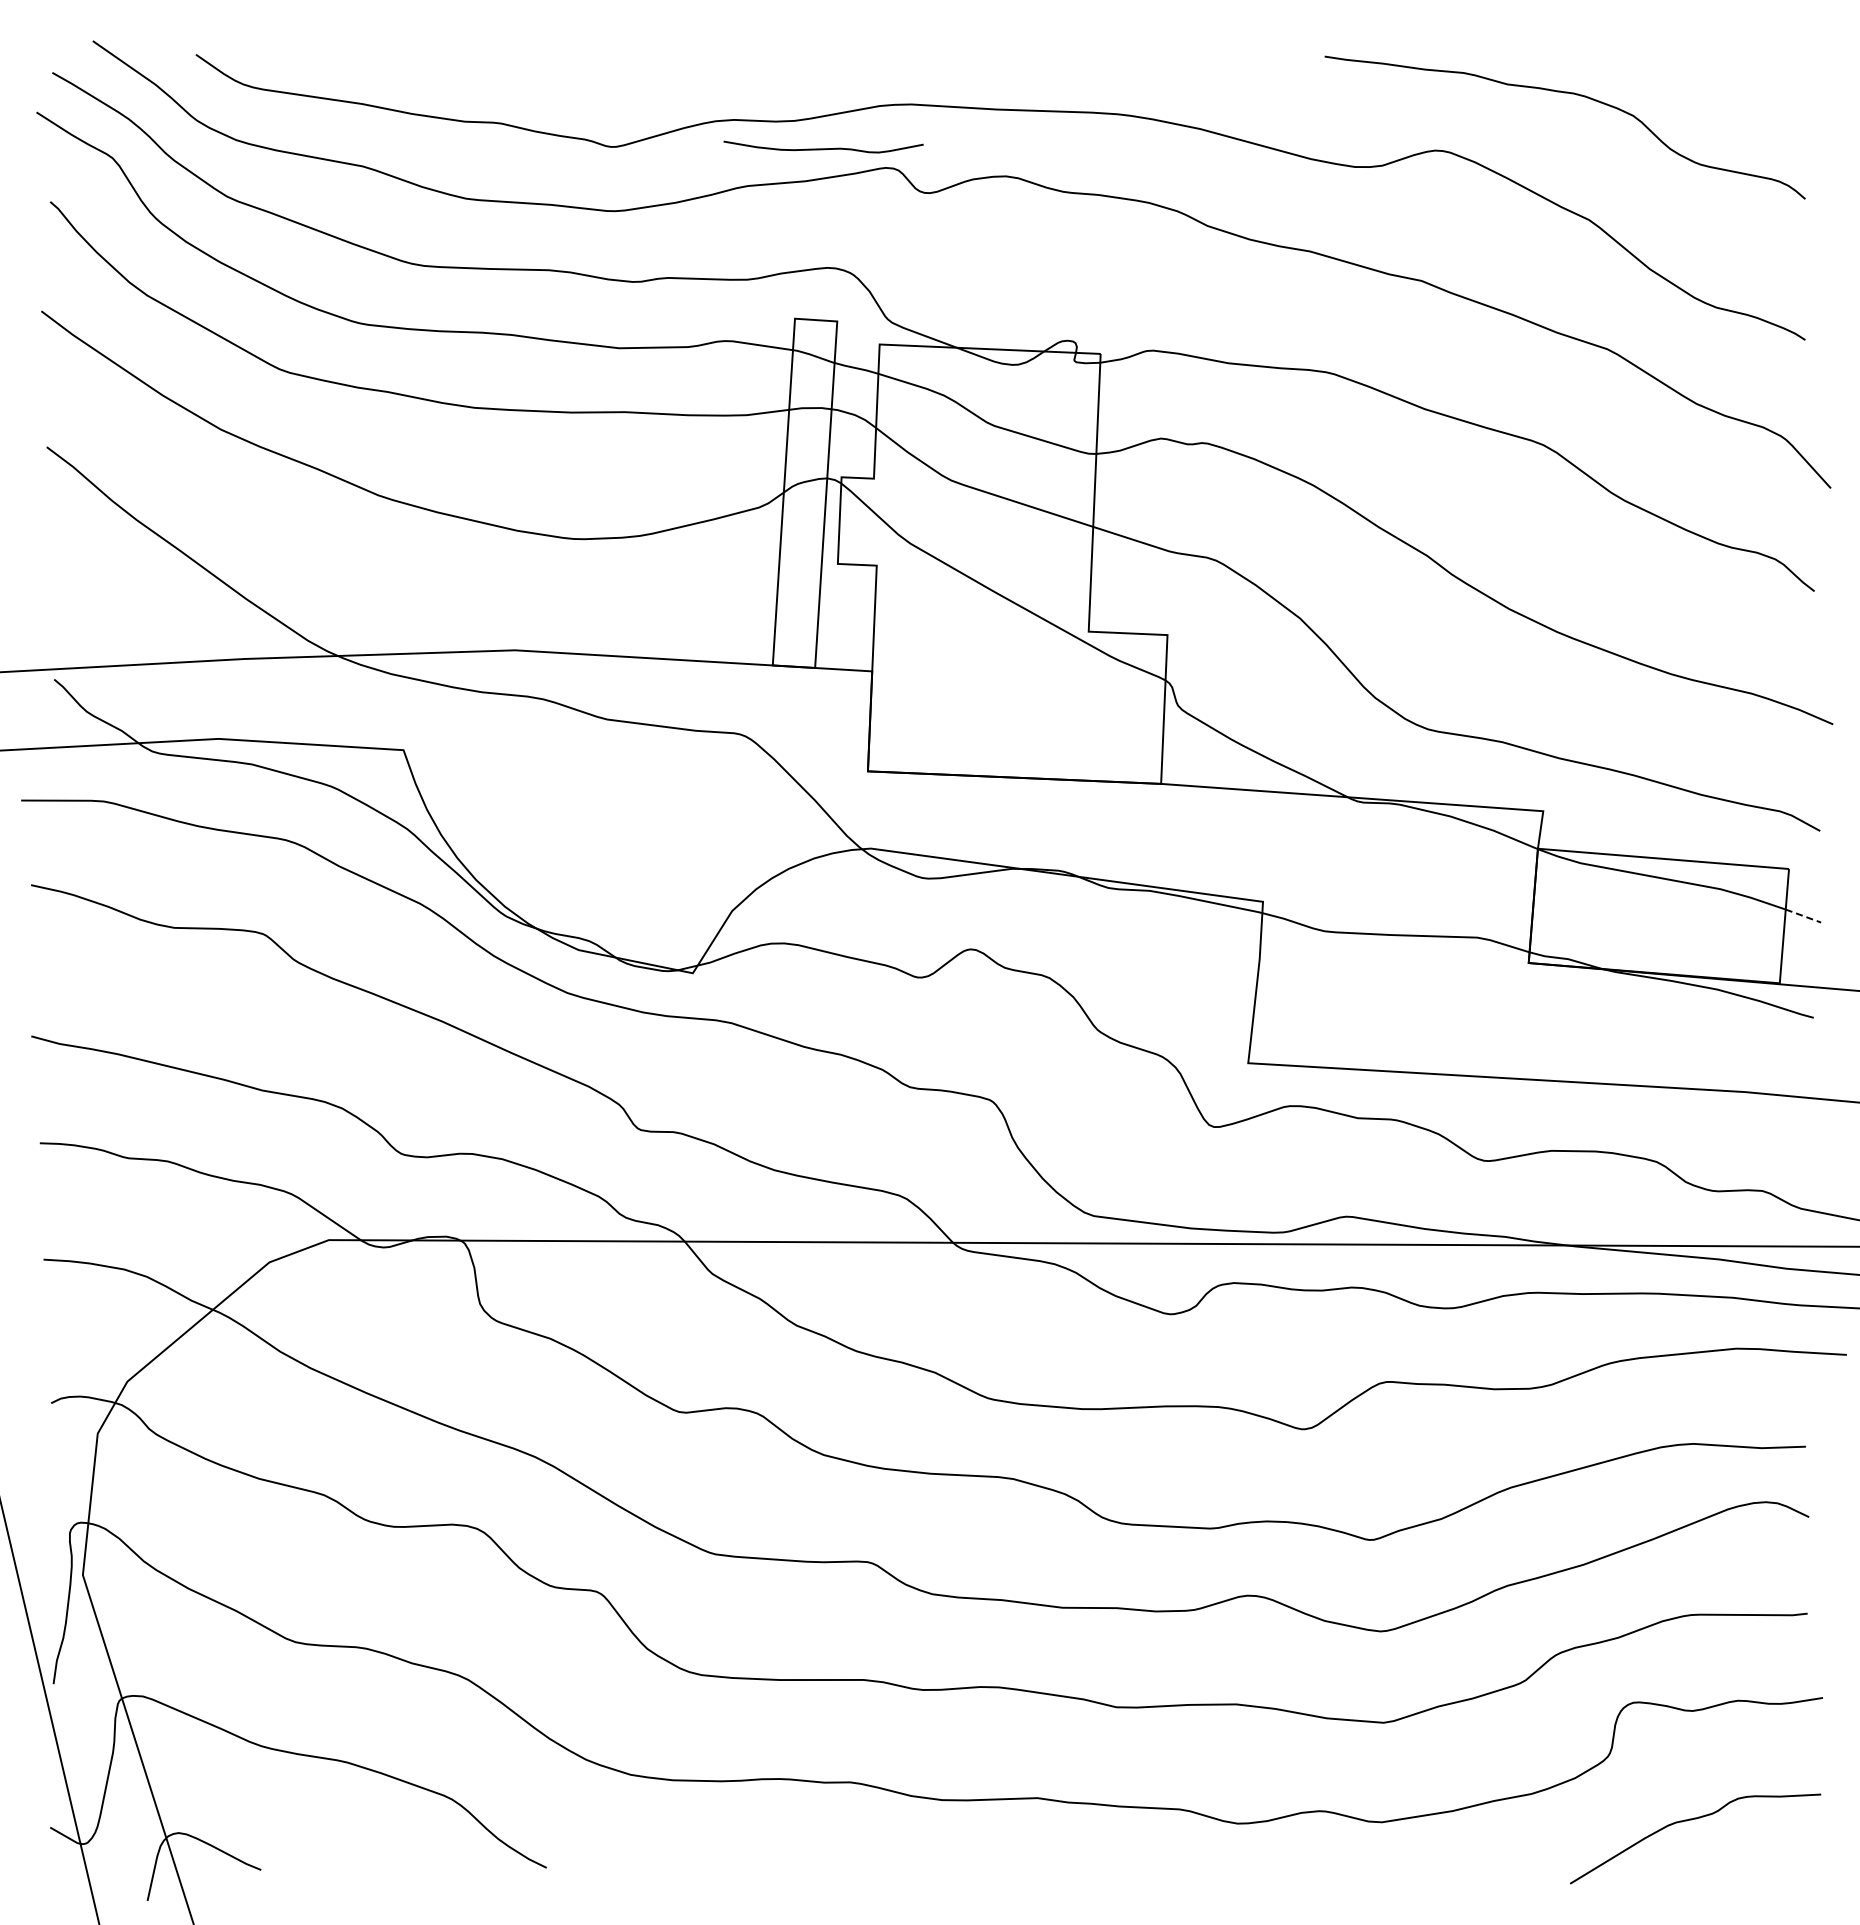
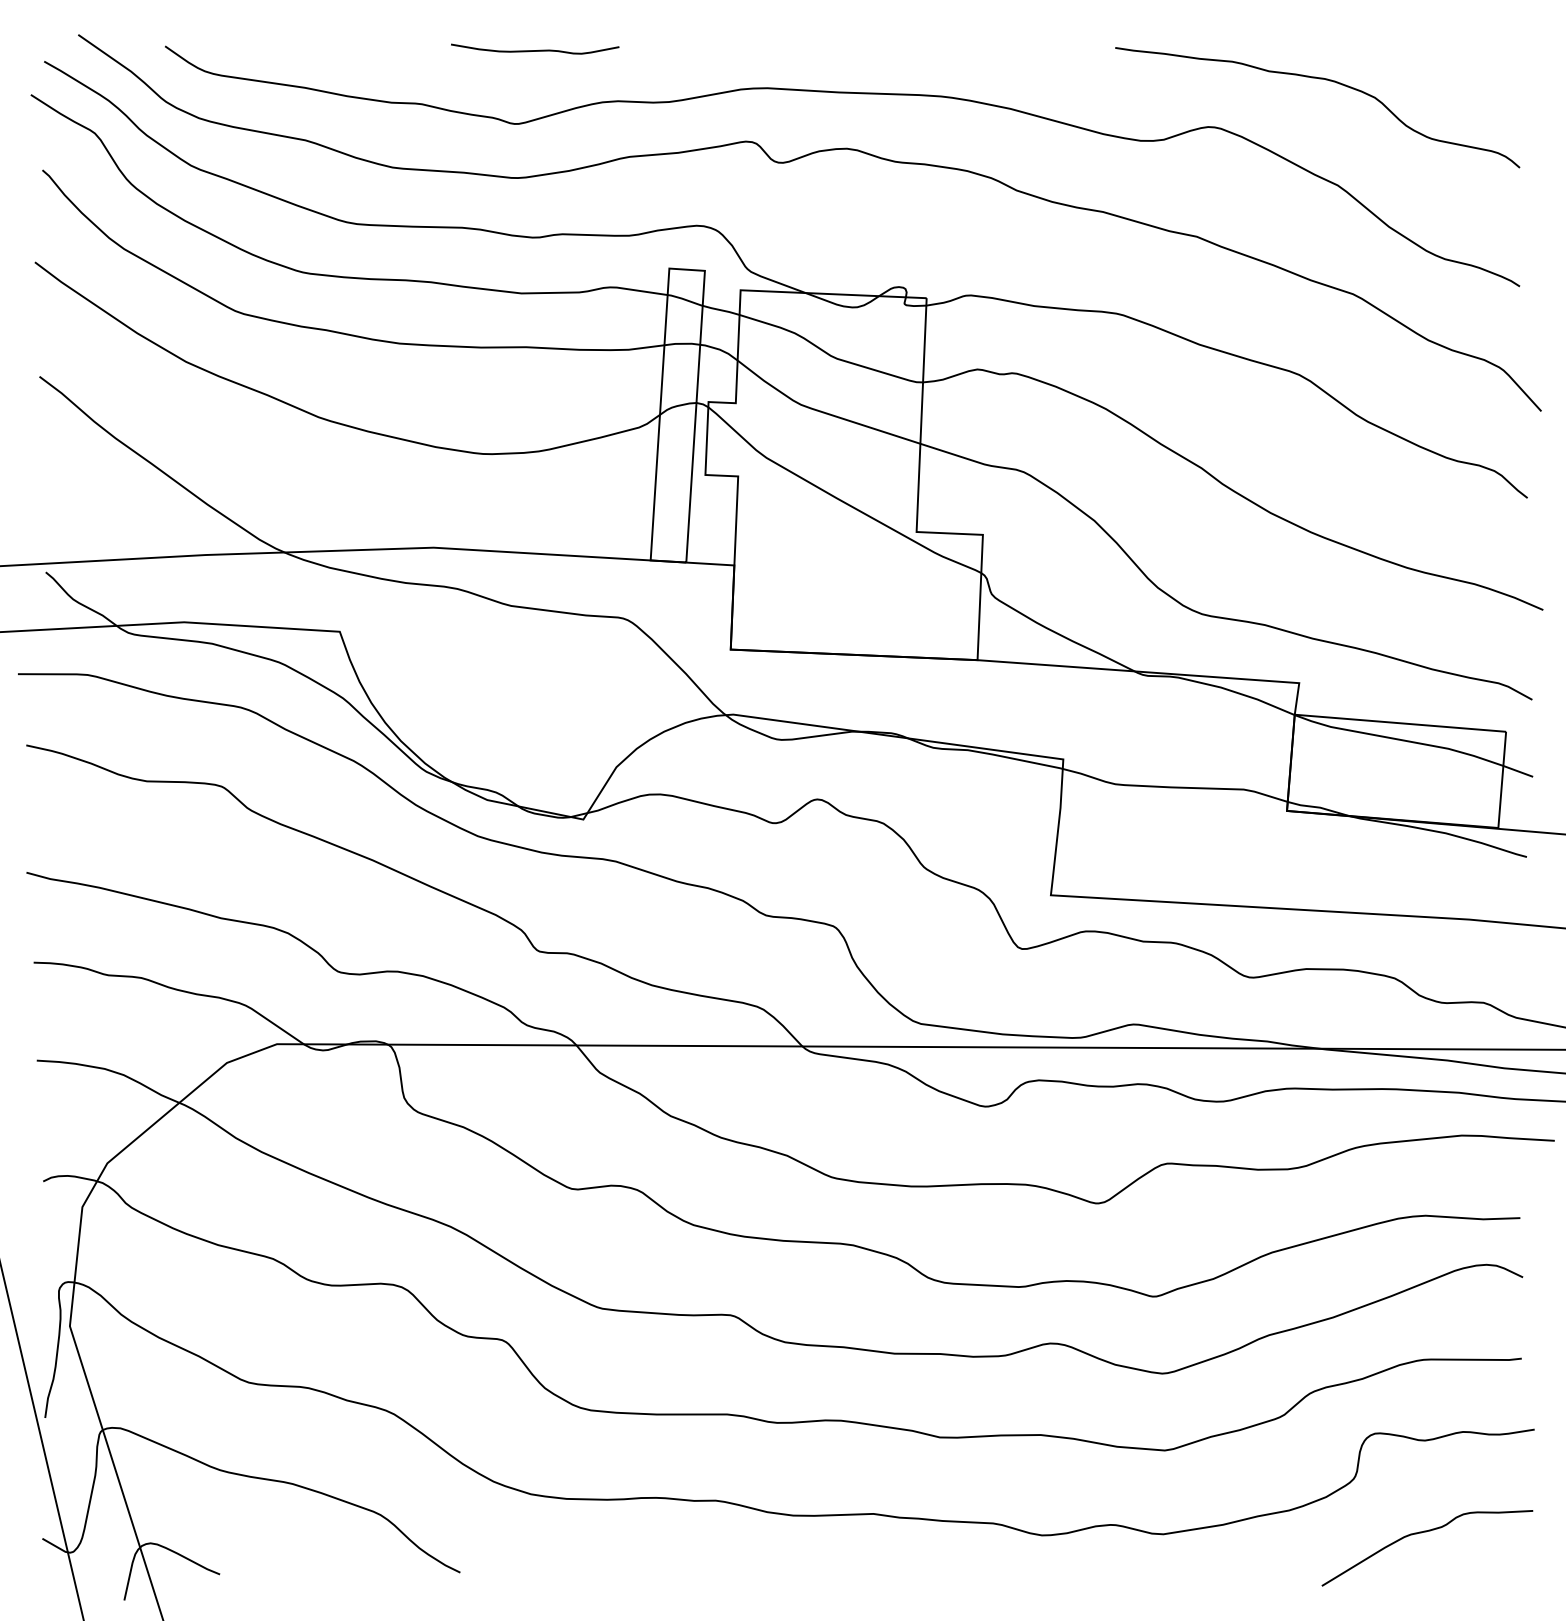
curve: (823, 148) -> (535, 50), moved
line: (1803, 916) -> (1518, 771), dashed -> solid

